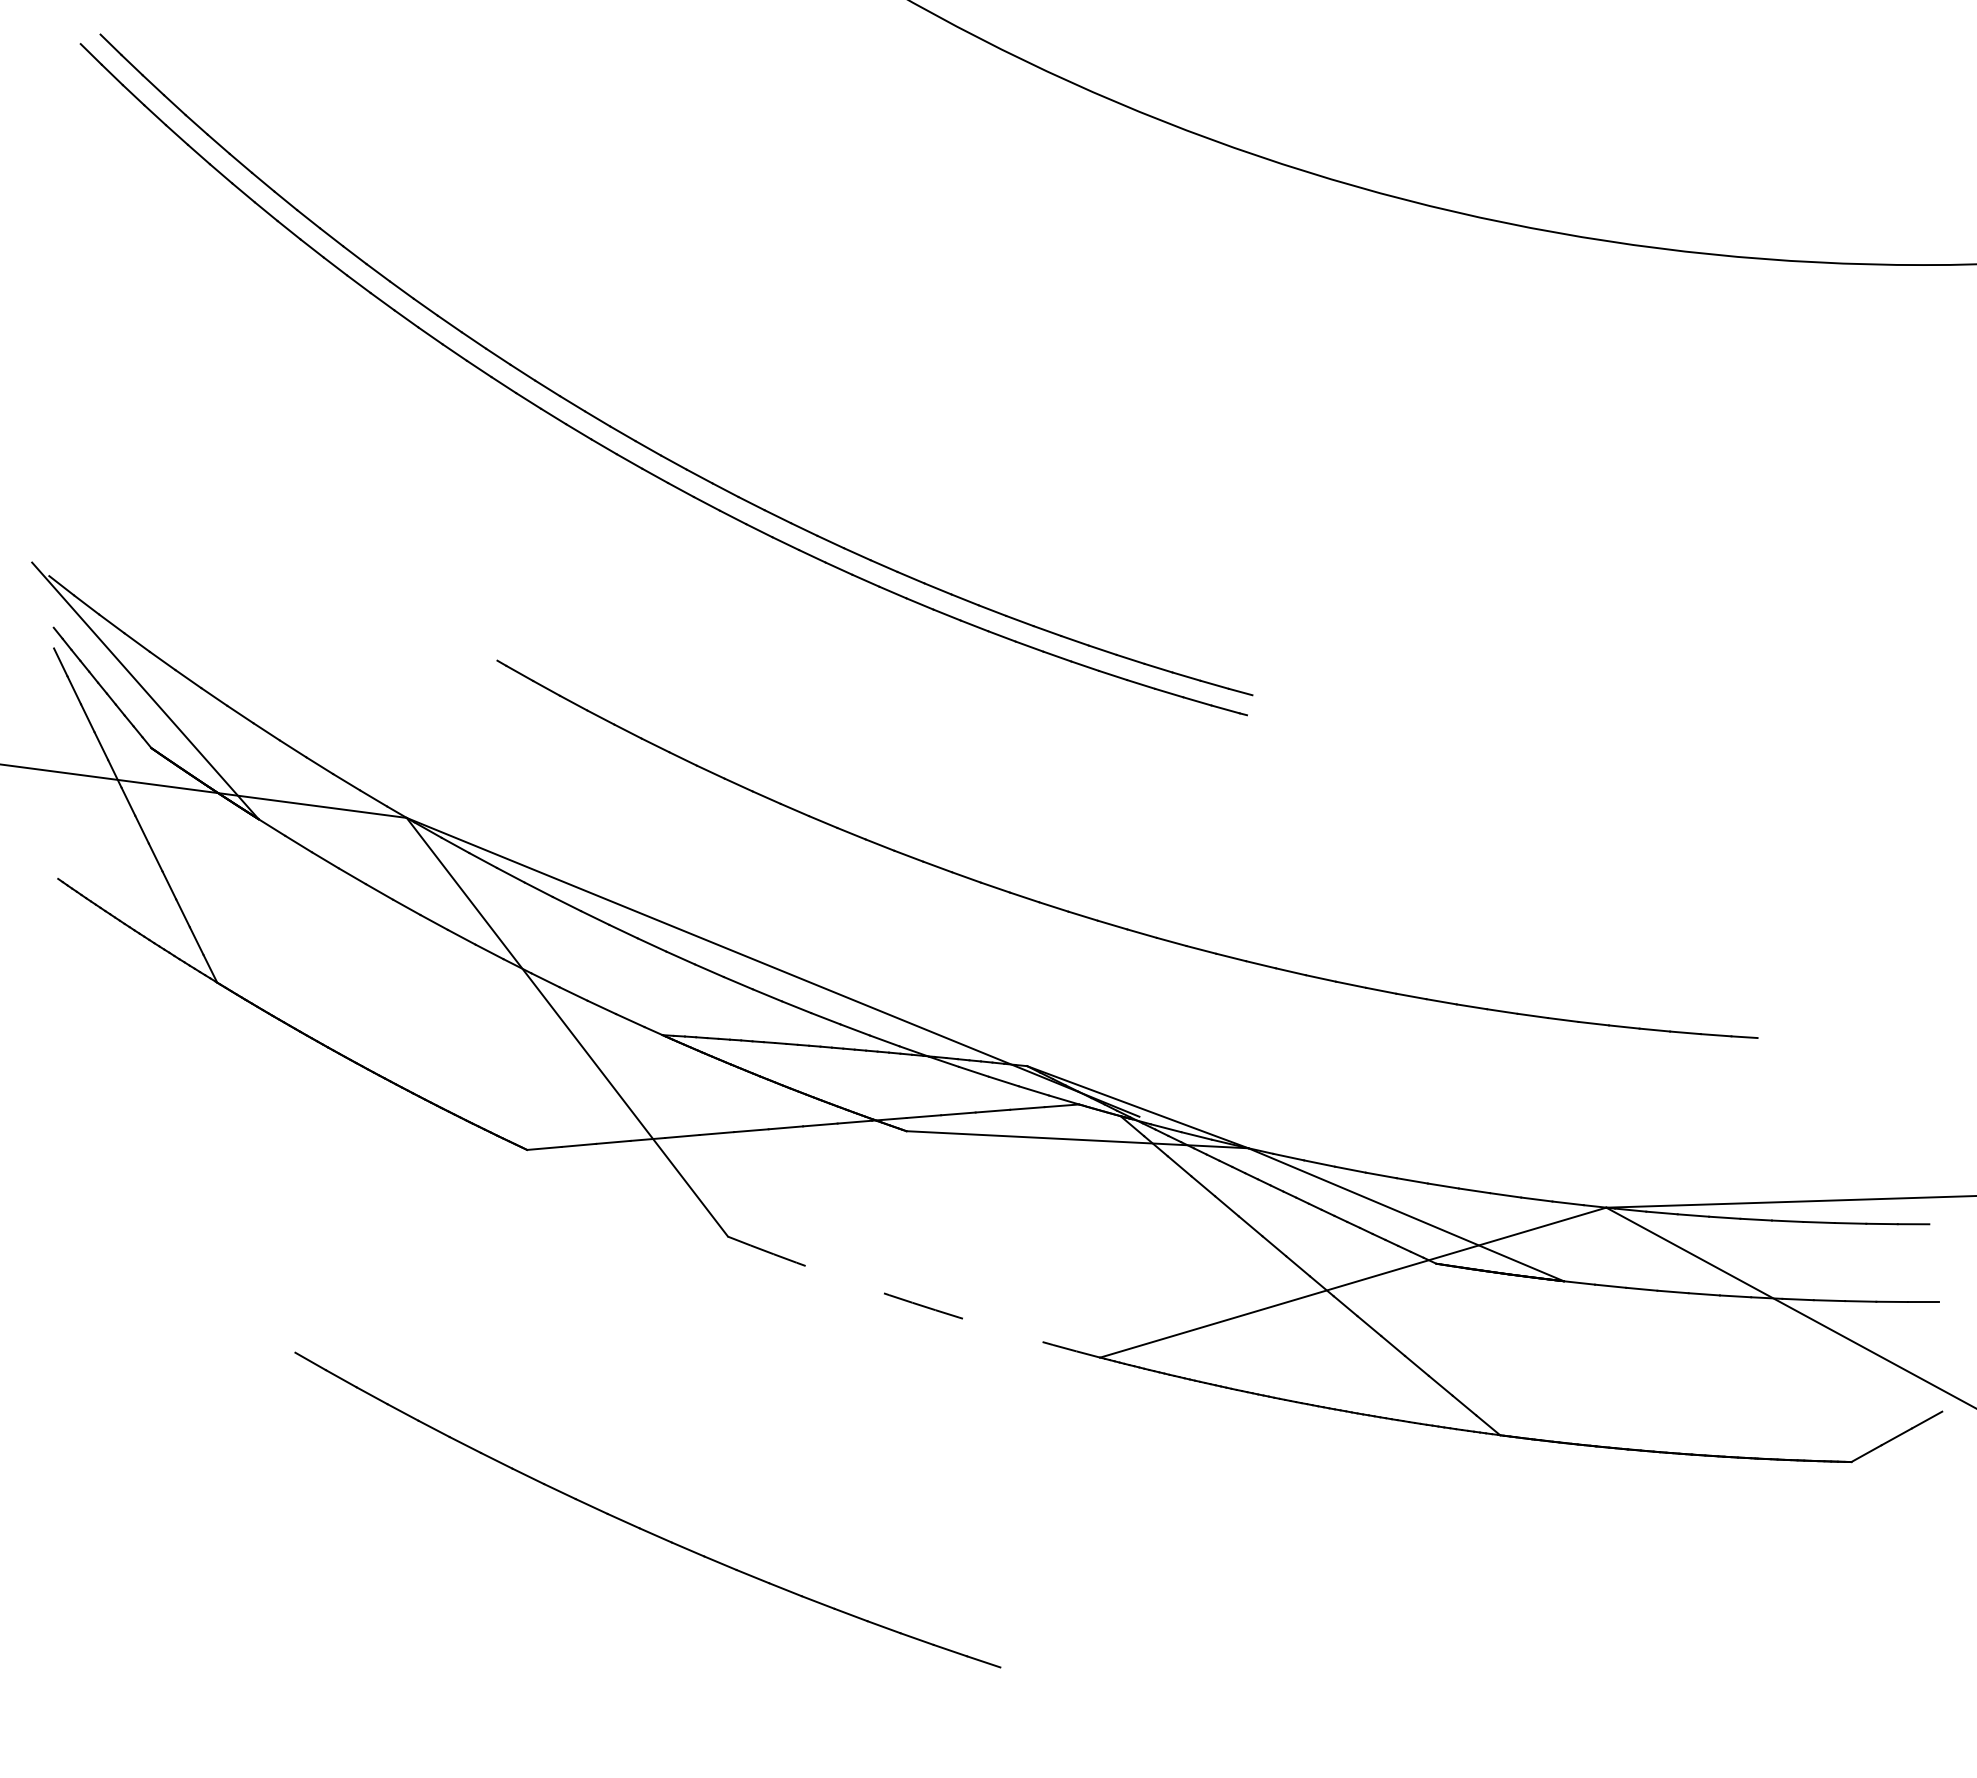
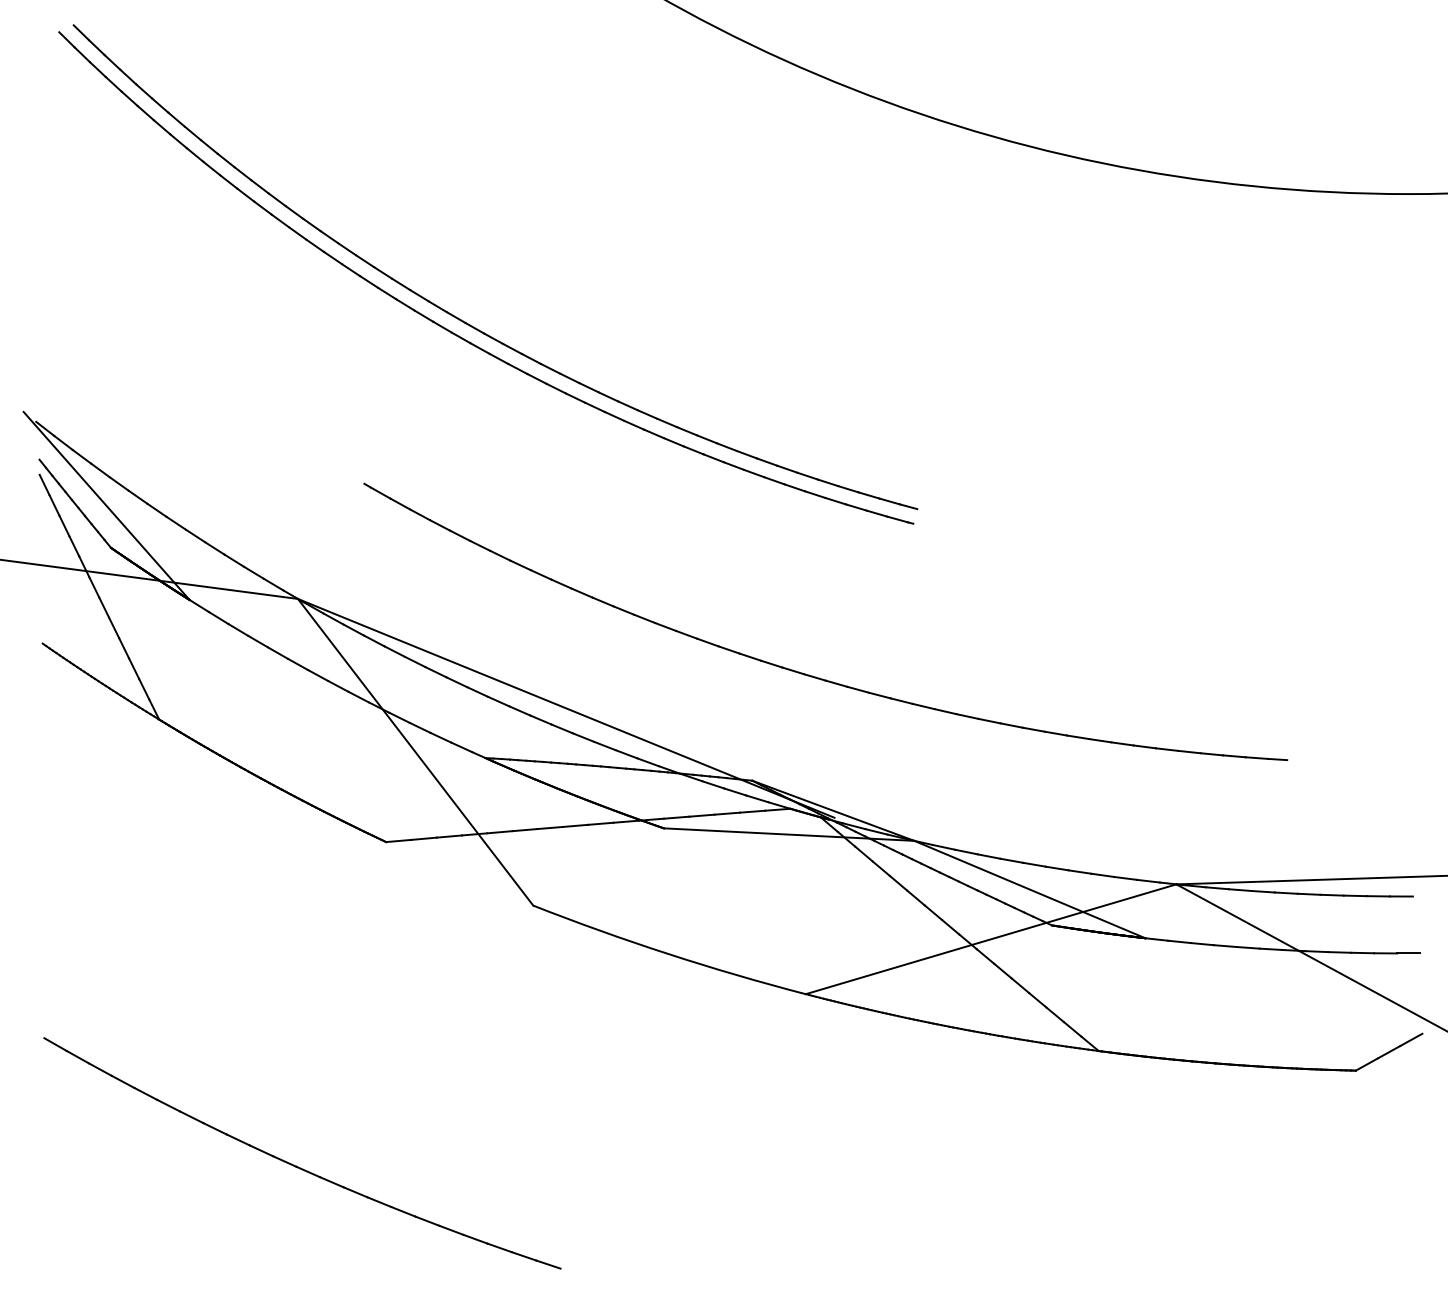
arc: (912, 1302) -> (668, 953), dashed -> solid
part: (638, 1526) -> (295, 1165), moved

